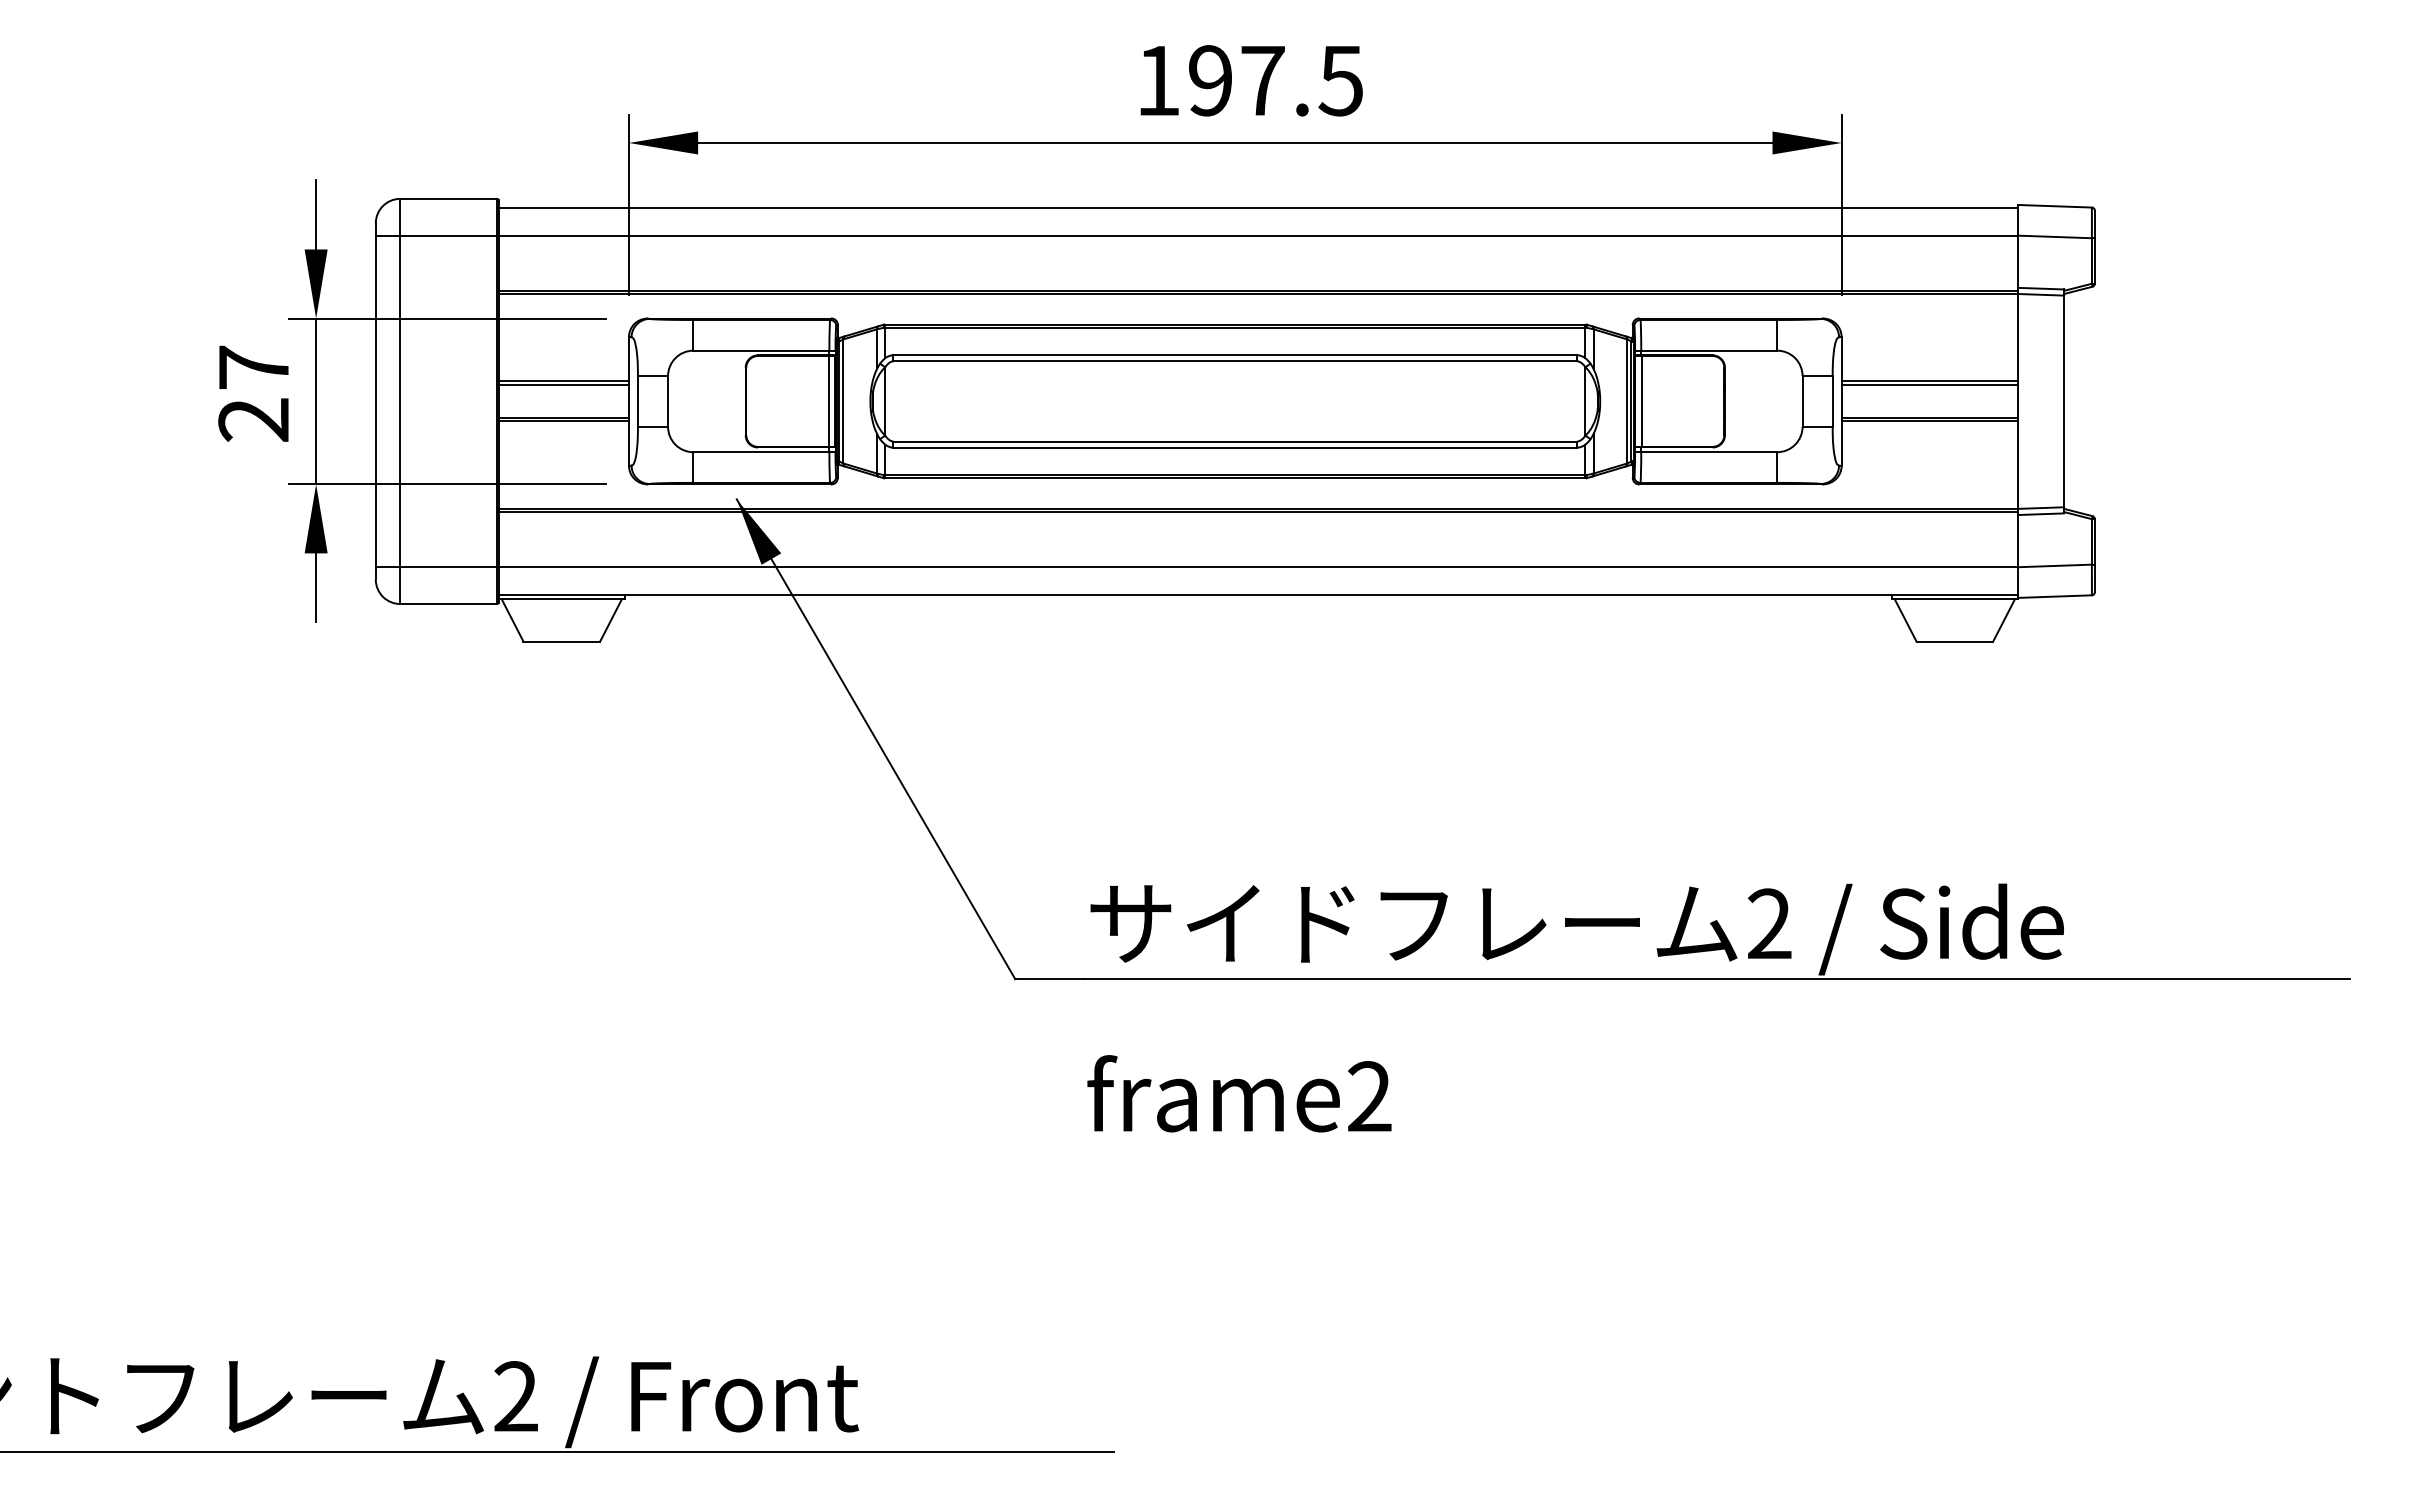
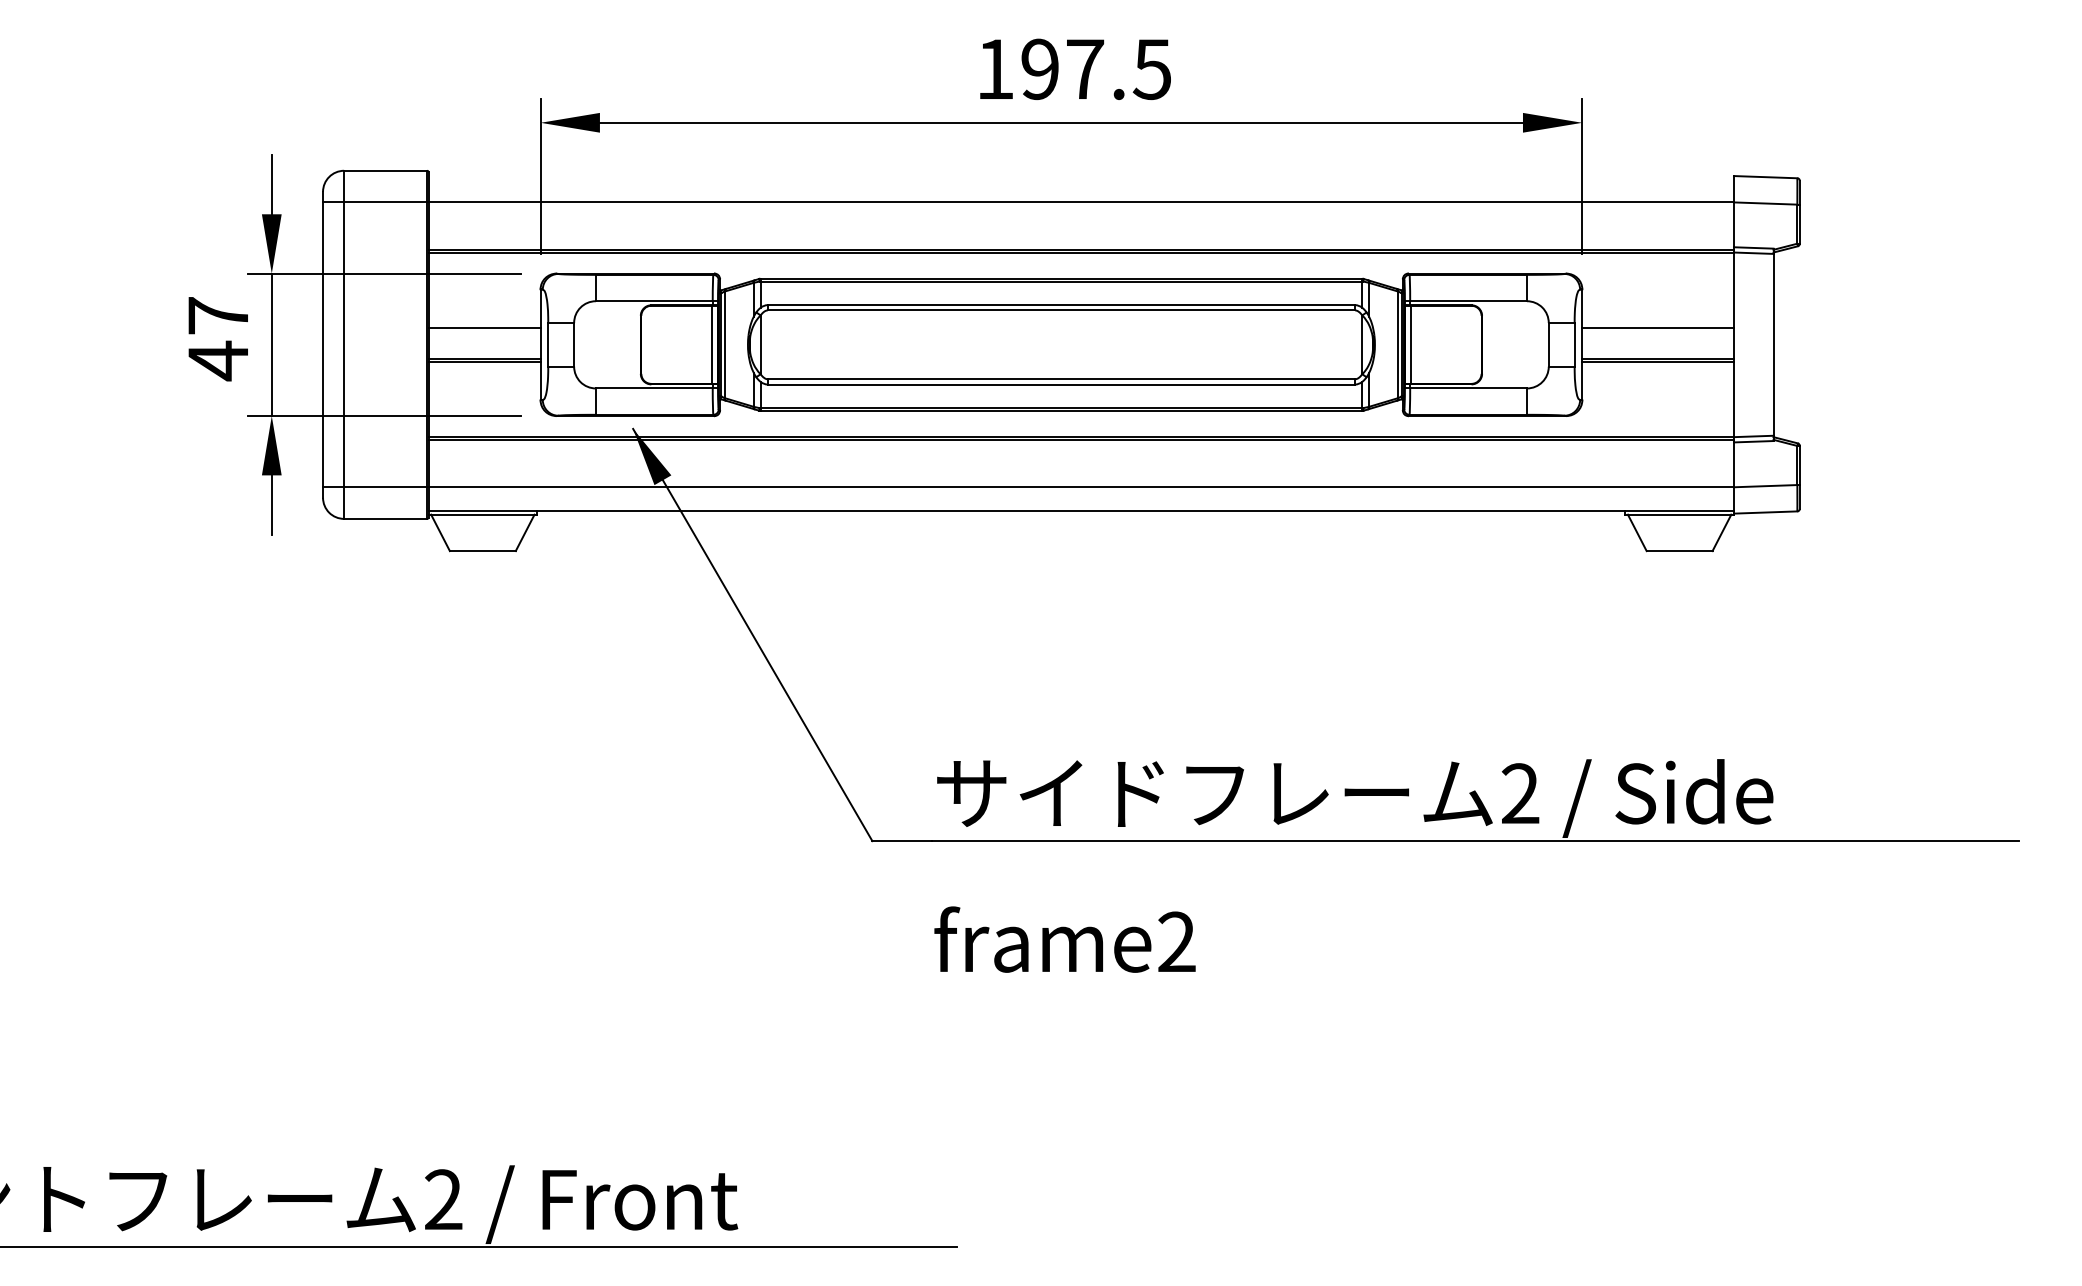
line: (1258, 208) -> (1081, 179), removed
line: (563, 384) -> (484, 330), removed
line: (1929, 384) -> (1657, 330), removed
text: (253, 420) -> (217, 361), 27 -> 47

